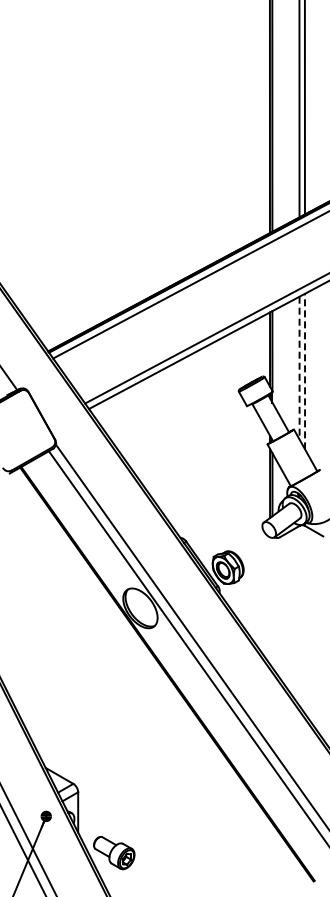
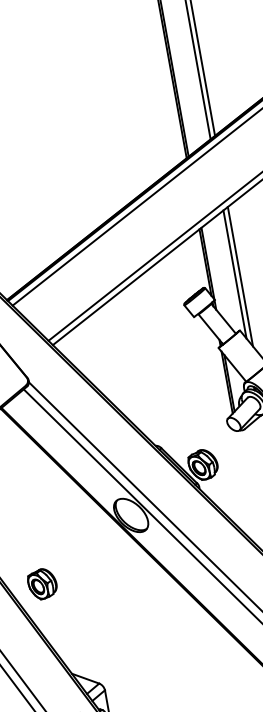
line: (299, 368) -> (234, 274), dashed -> solid
line: (305, 371) -> (240, 276), dashed -> solid
part: (31, 665) -> (42, 584), added

